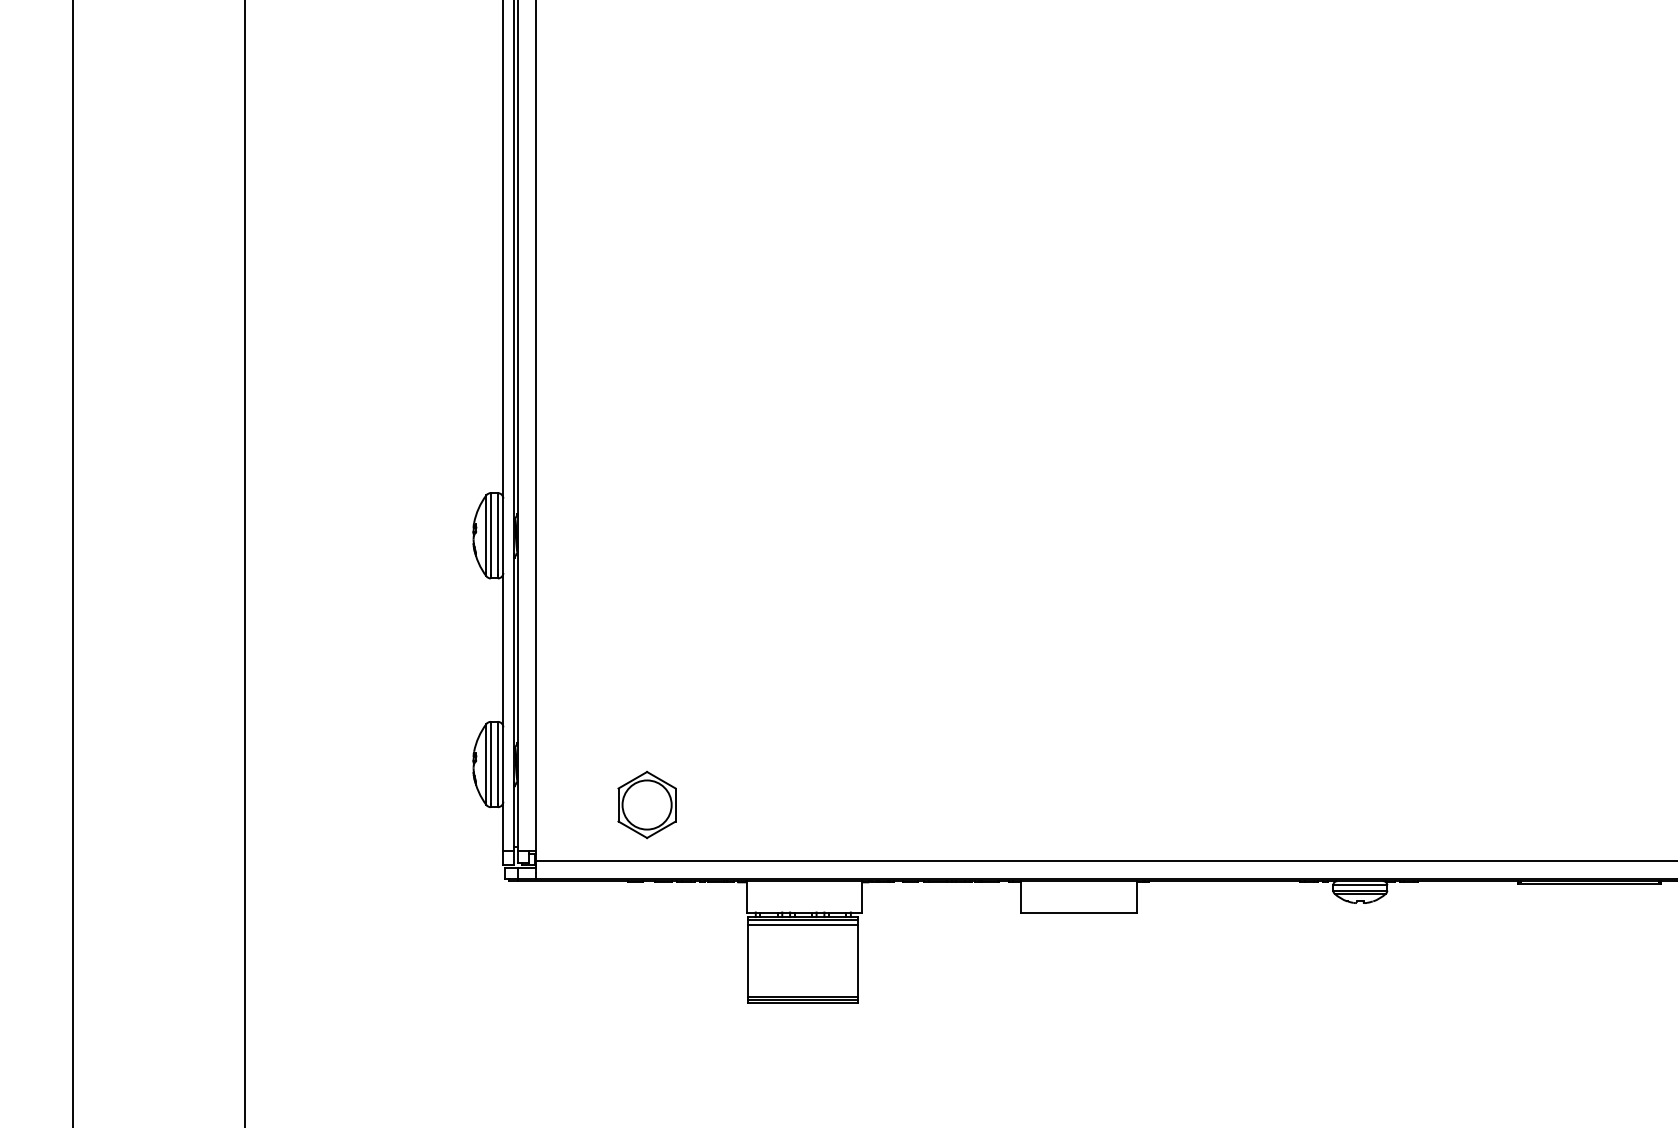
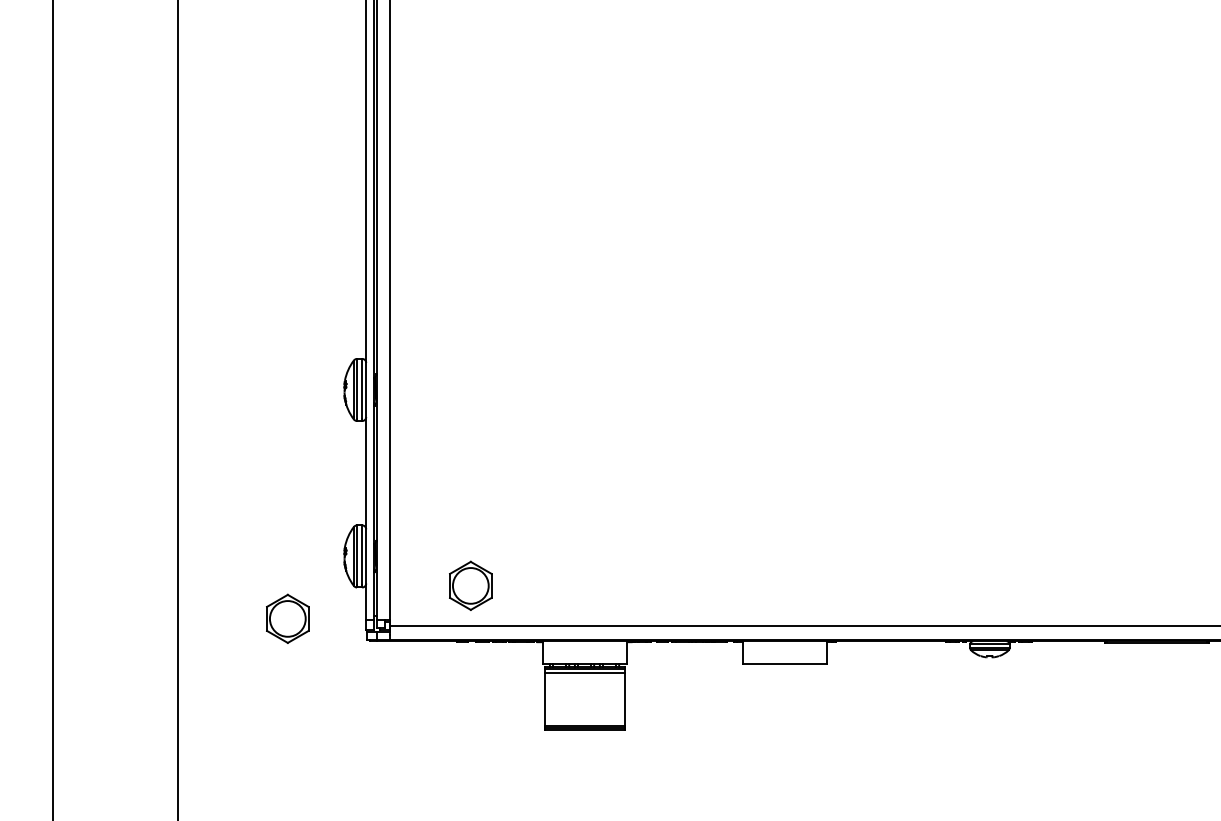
part: (395, 849) -> (287, 618), added

